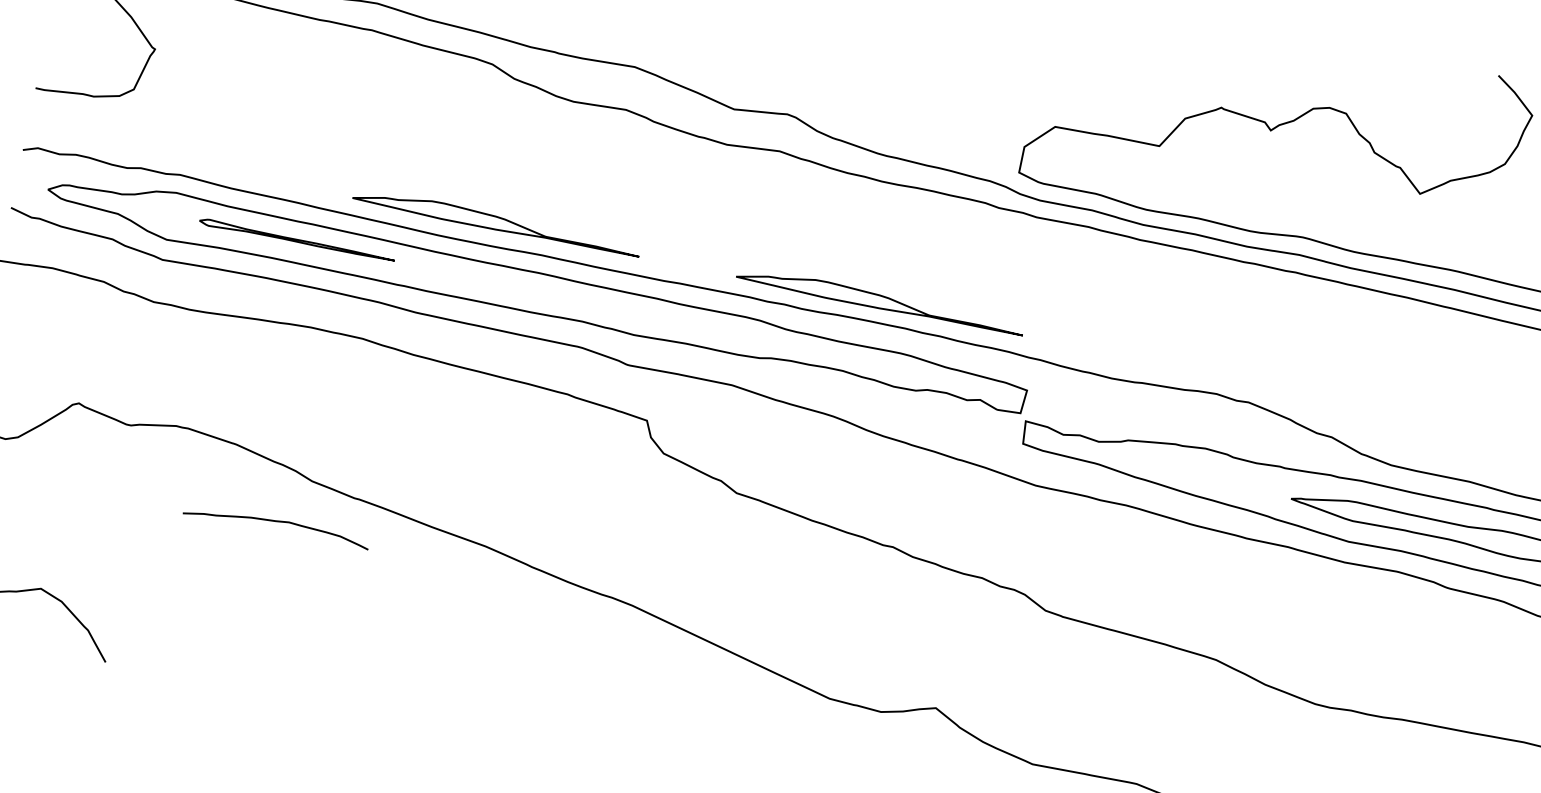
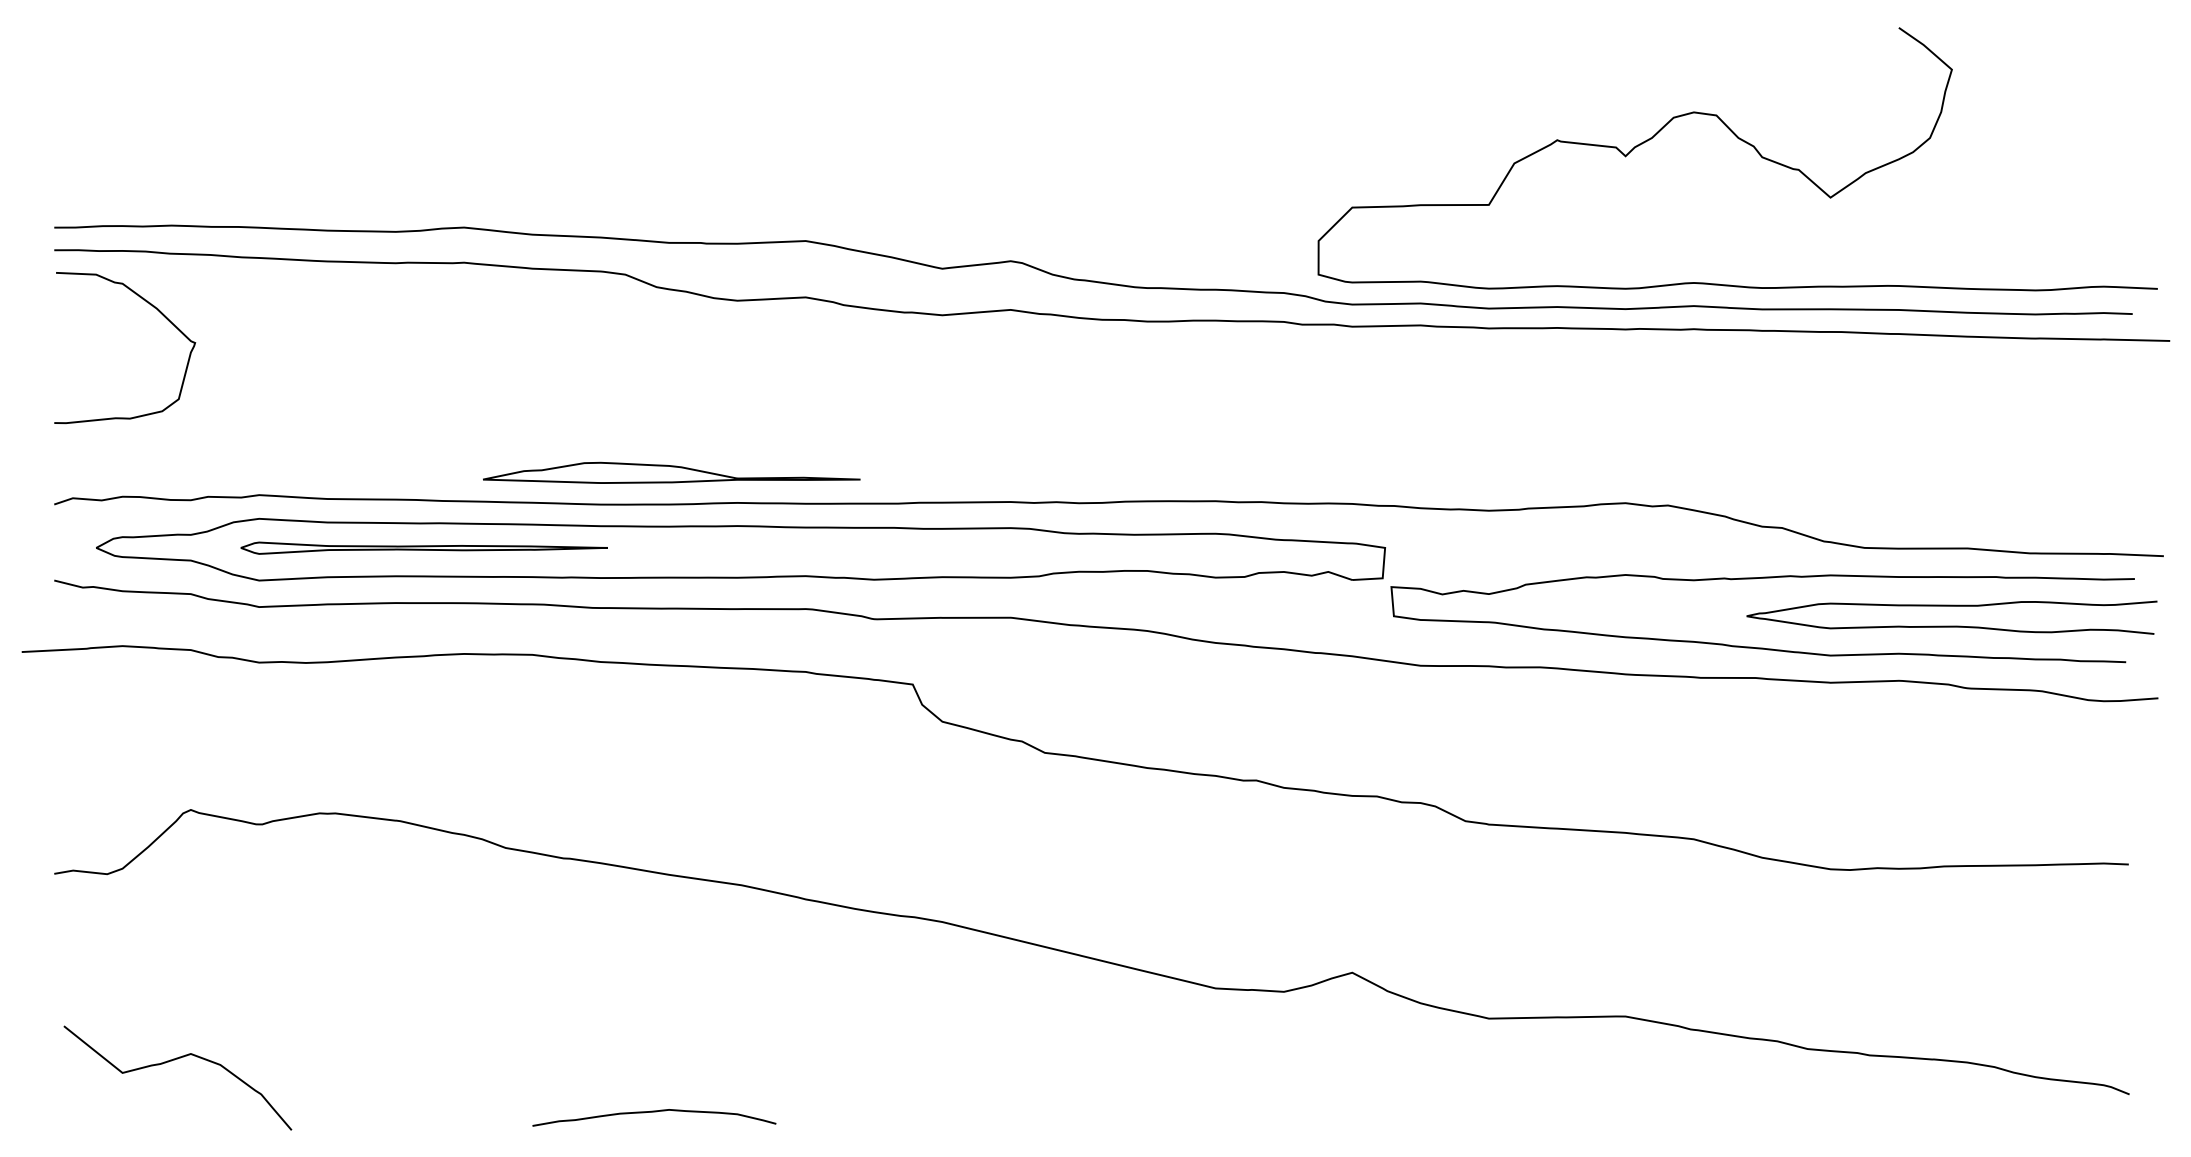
part: (296, 240) -> (423, 547), size x1.43
part: (880, 300) -> (1176, 472), removed
curve: (277, 522) -> (654, 1112), moved

